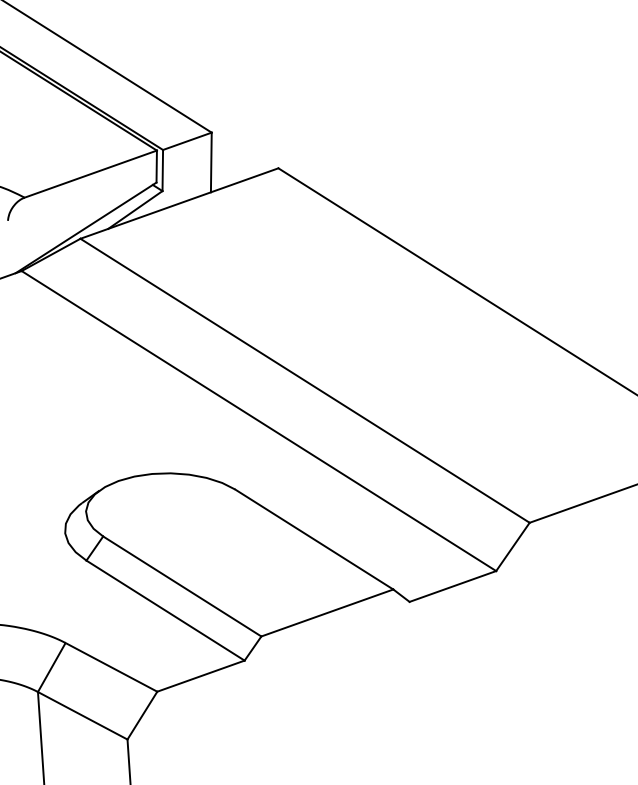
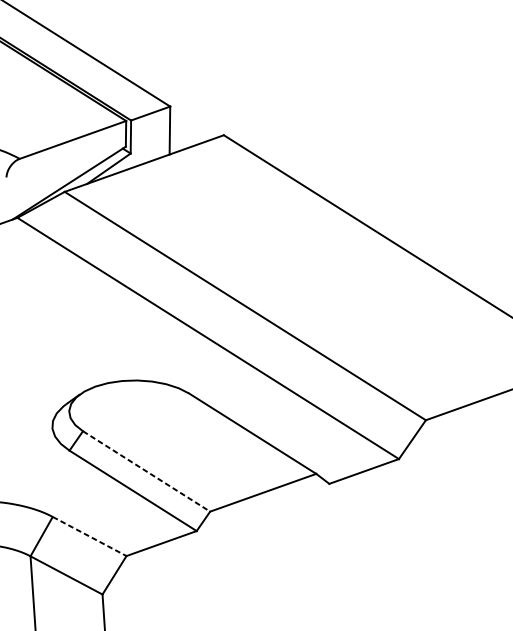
line: (182, 586) -> (146, 471), solid -> dashed
line: (111, 667) -> (89, 536), solid -> dashed

